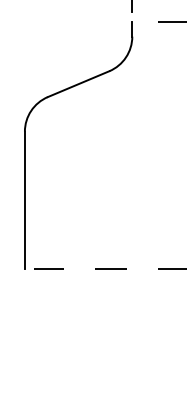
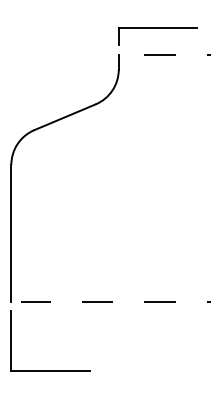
part: (64, 337) -> (50, 370), added

